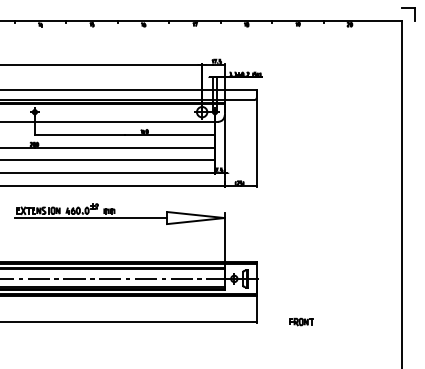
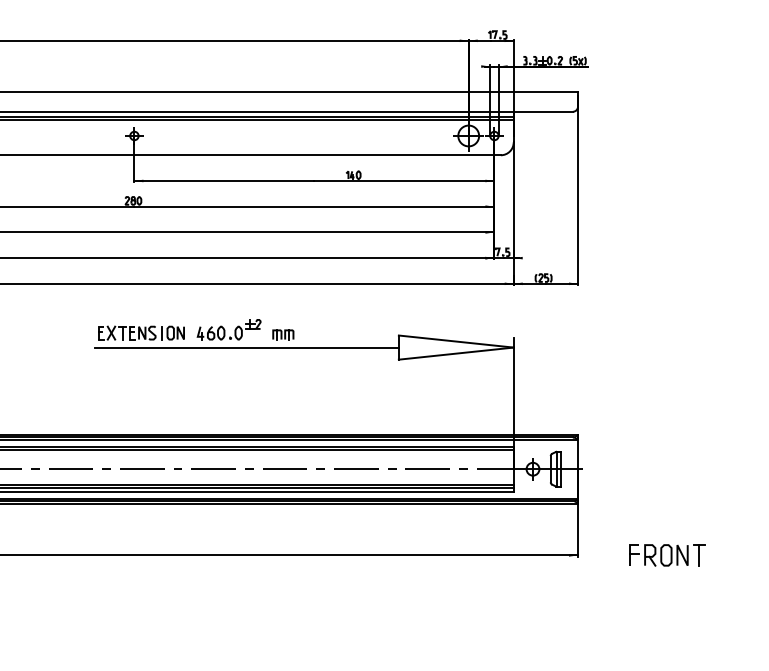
part: (301, 321) -> (667, 554), size x1.6

